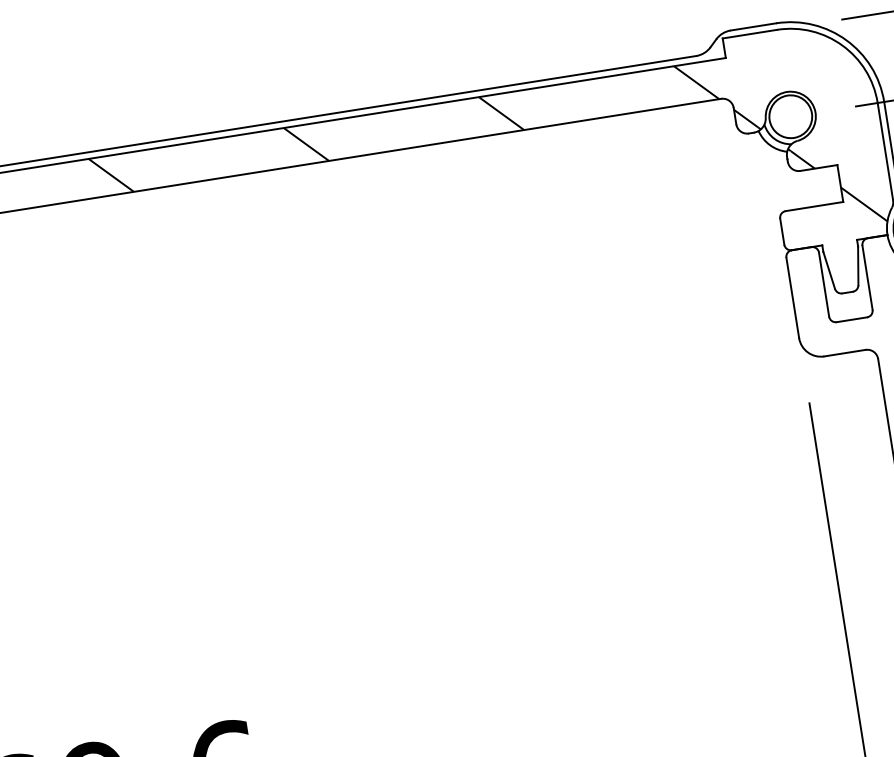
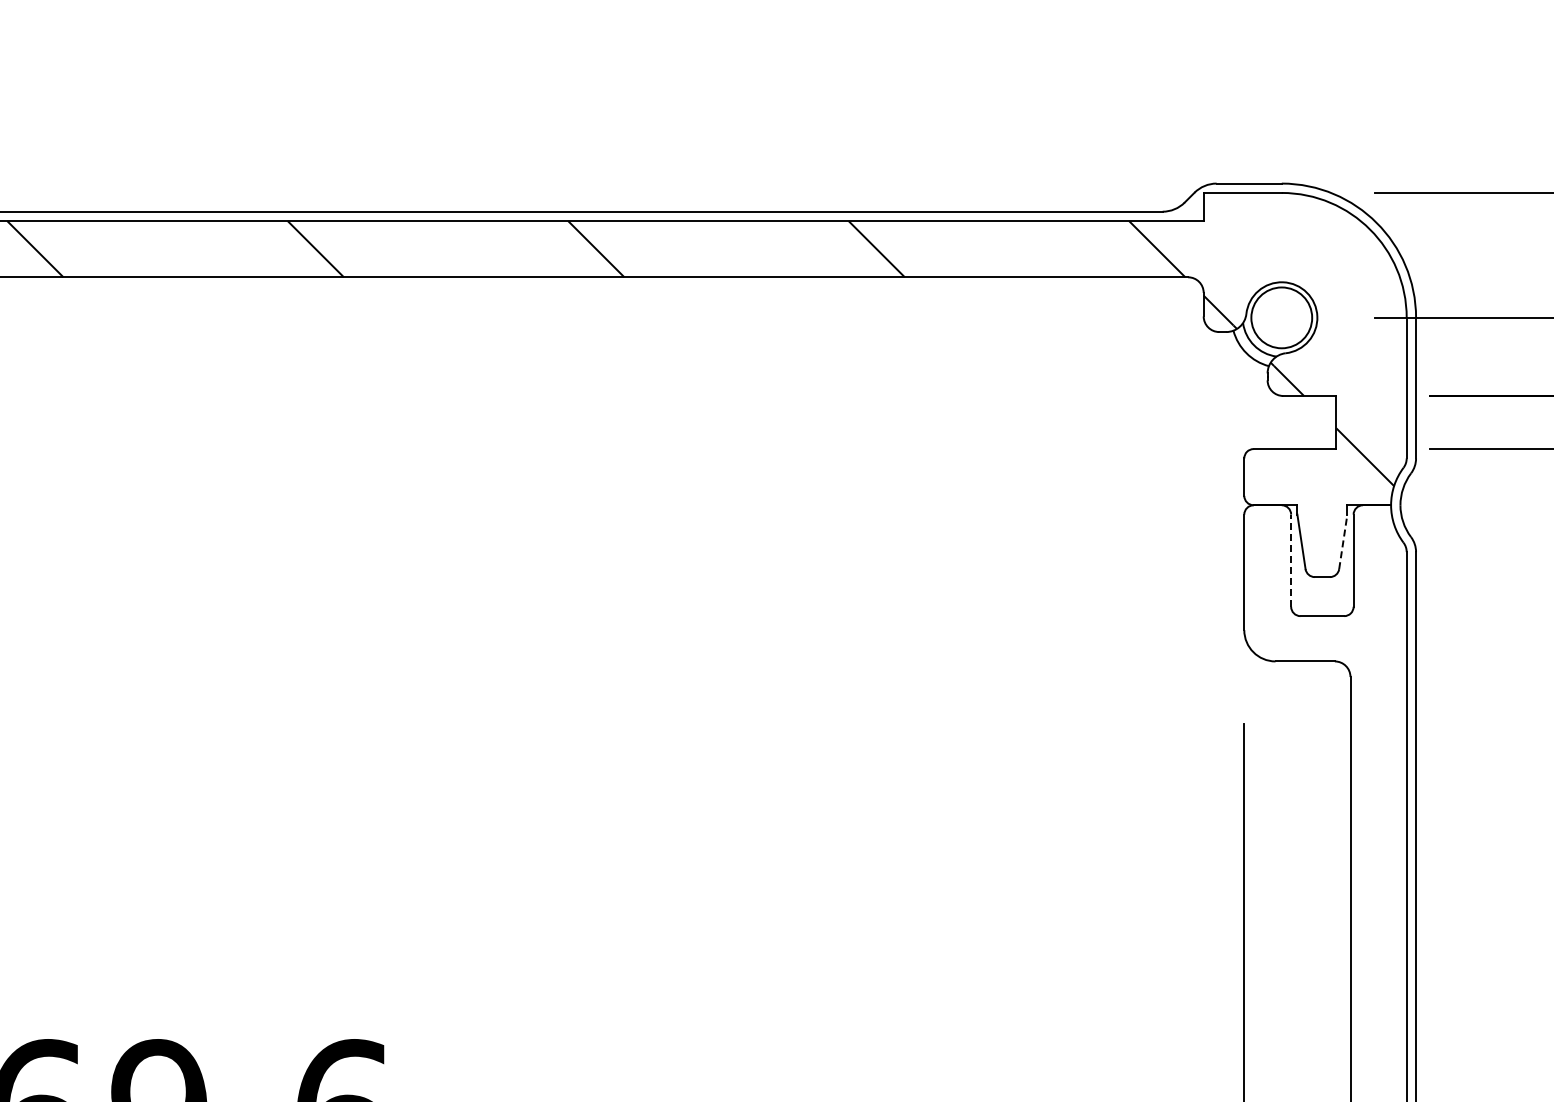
line: (858, 265) -> (1343, 541), solid -> dashed
line: (824, 284) -> (1291, 560), solid -> dashed

